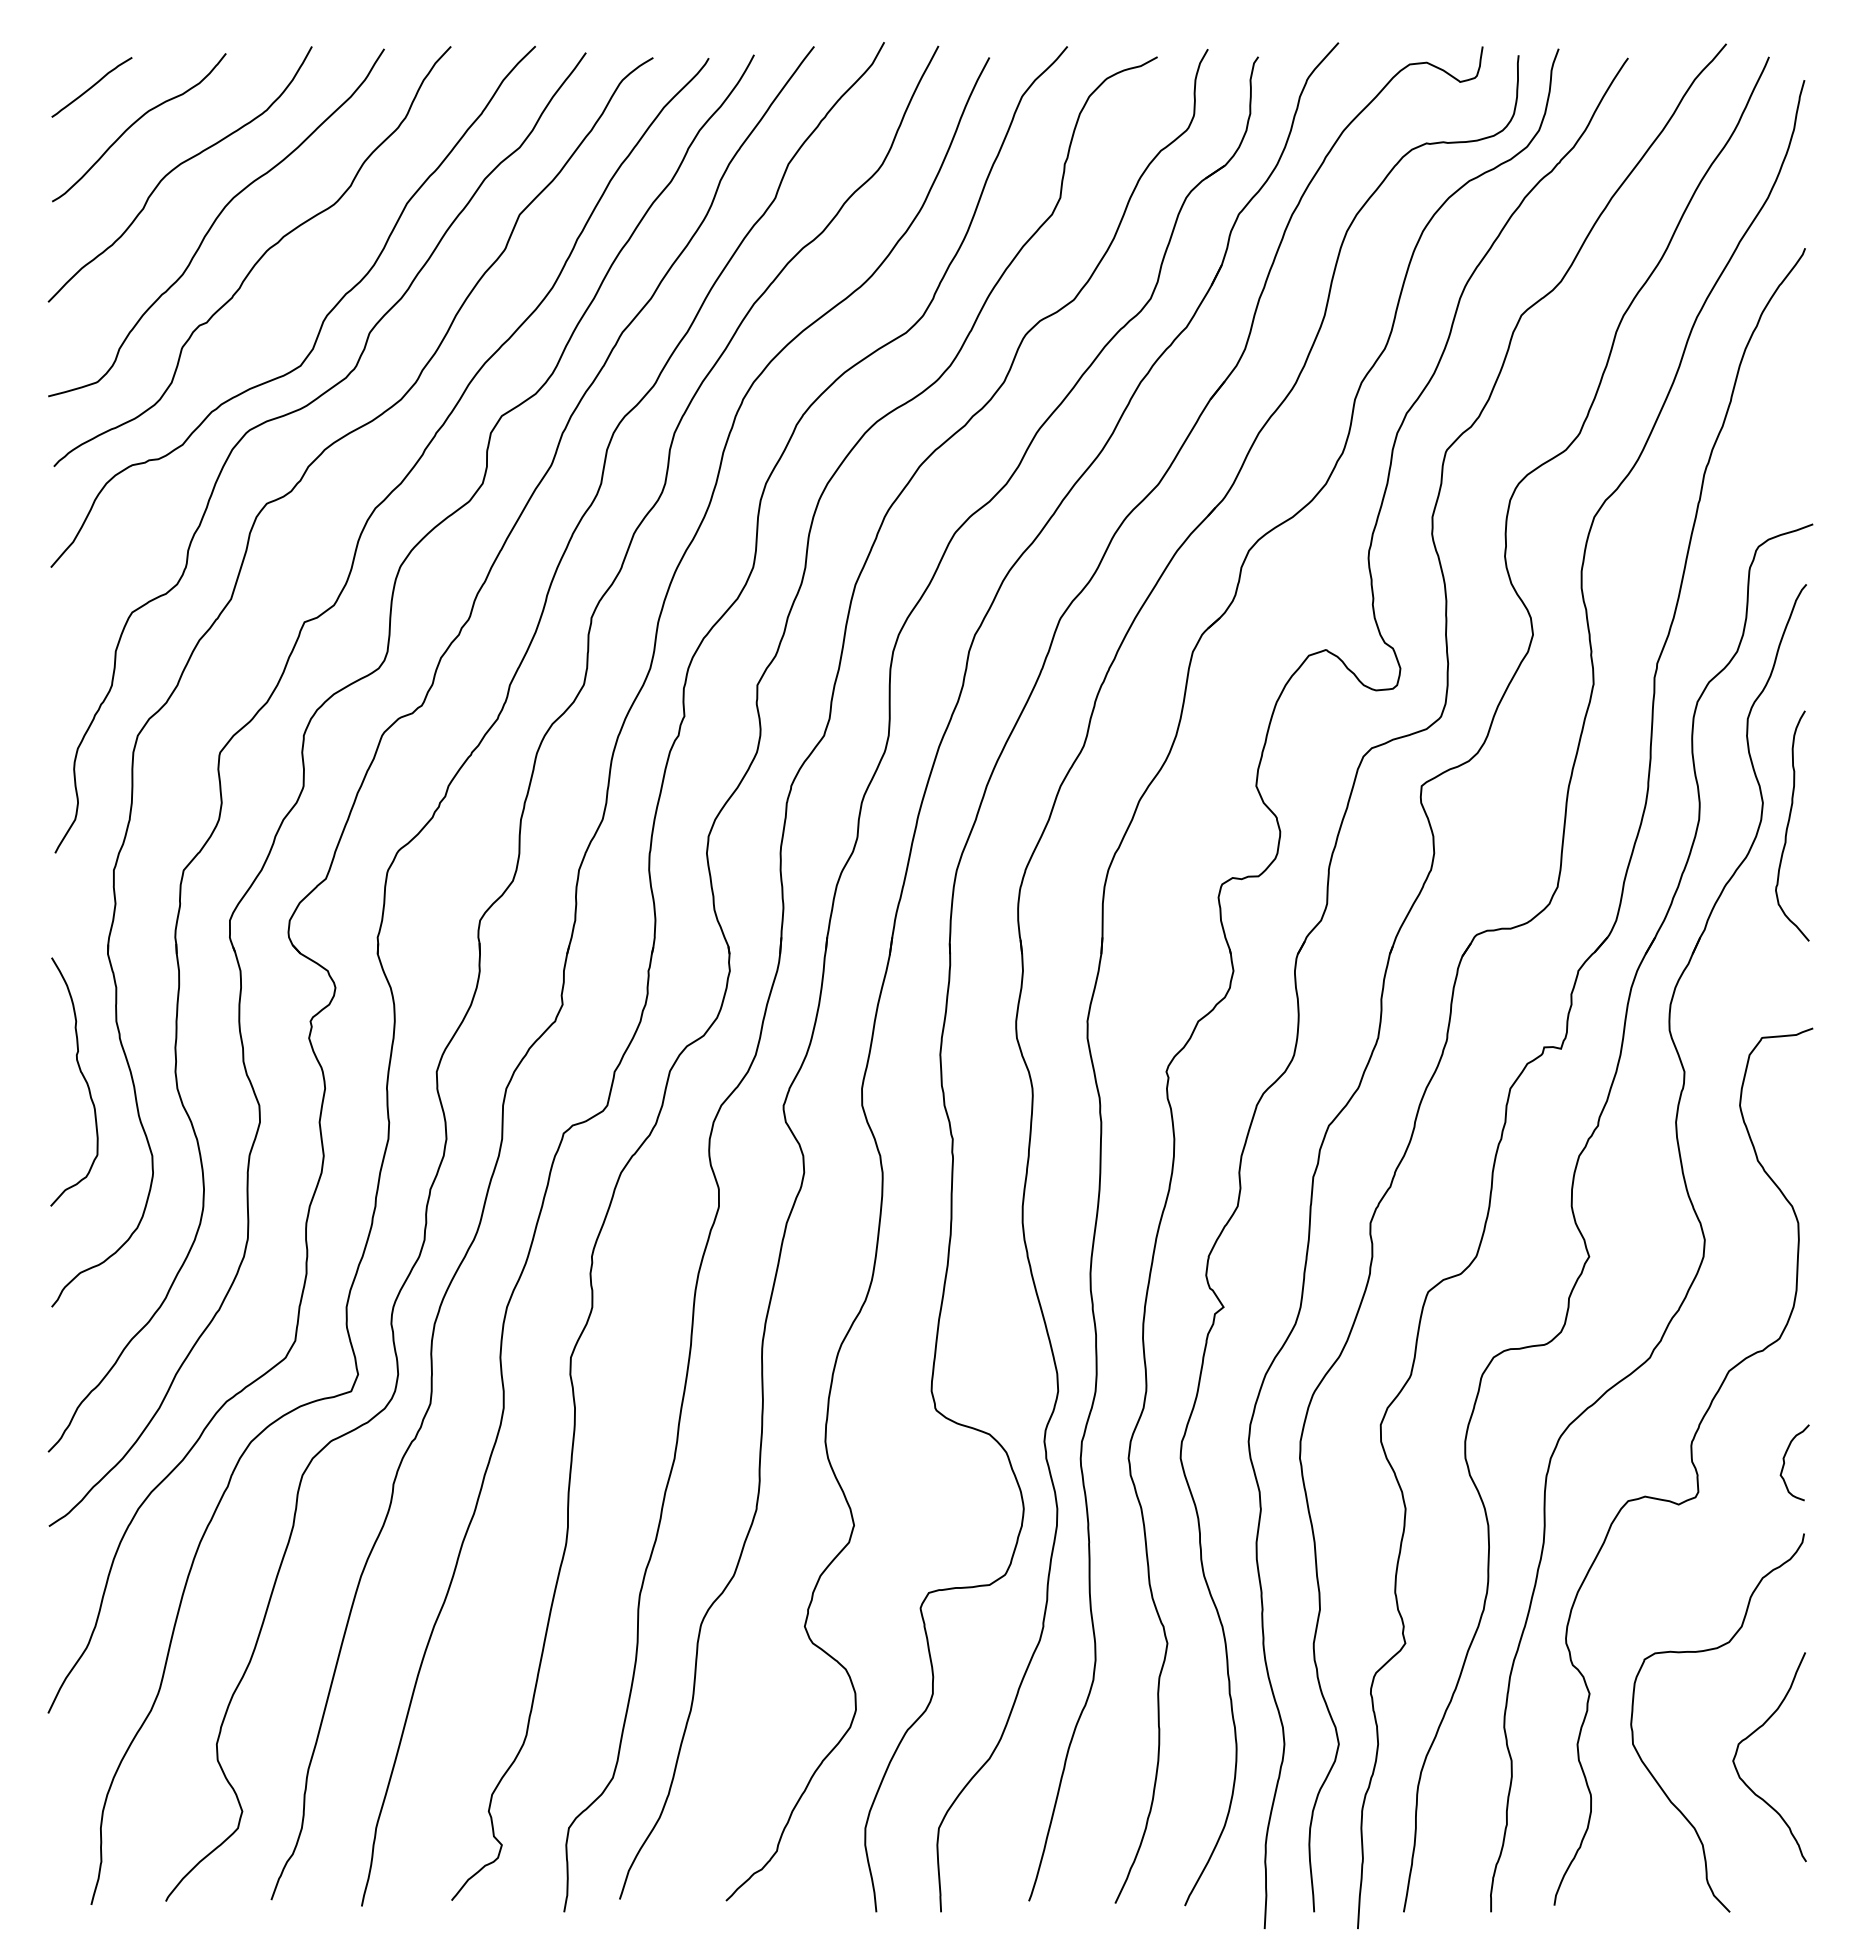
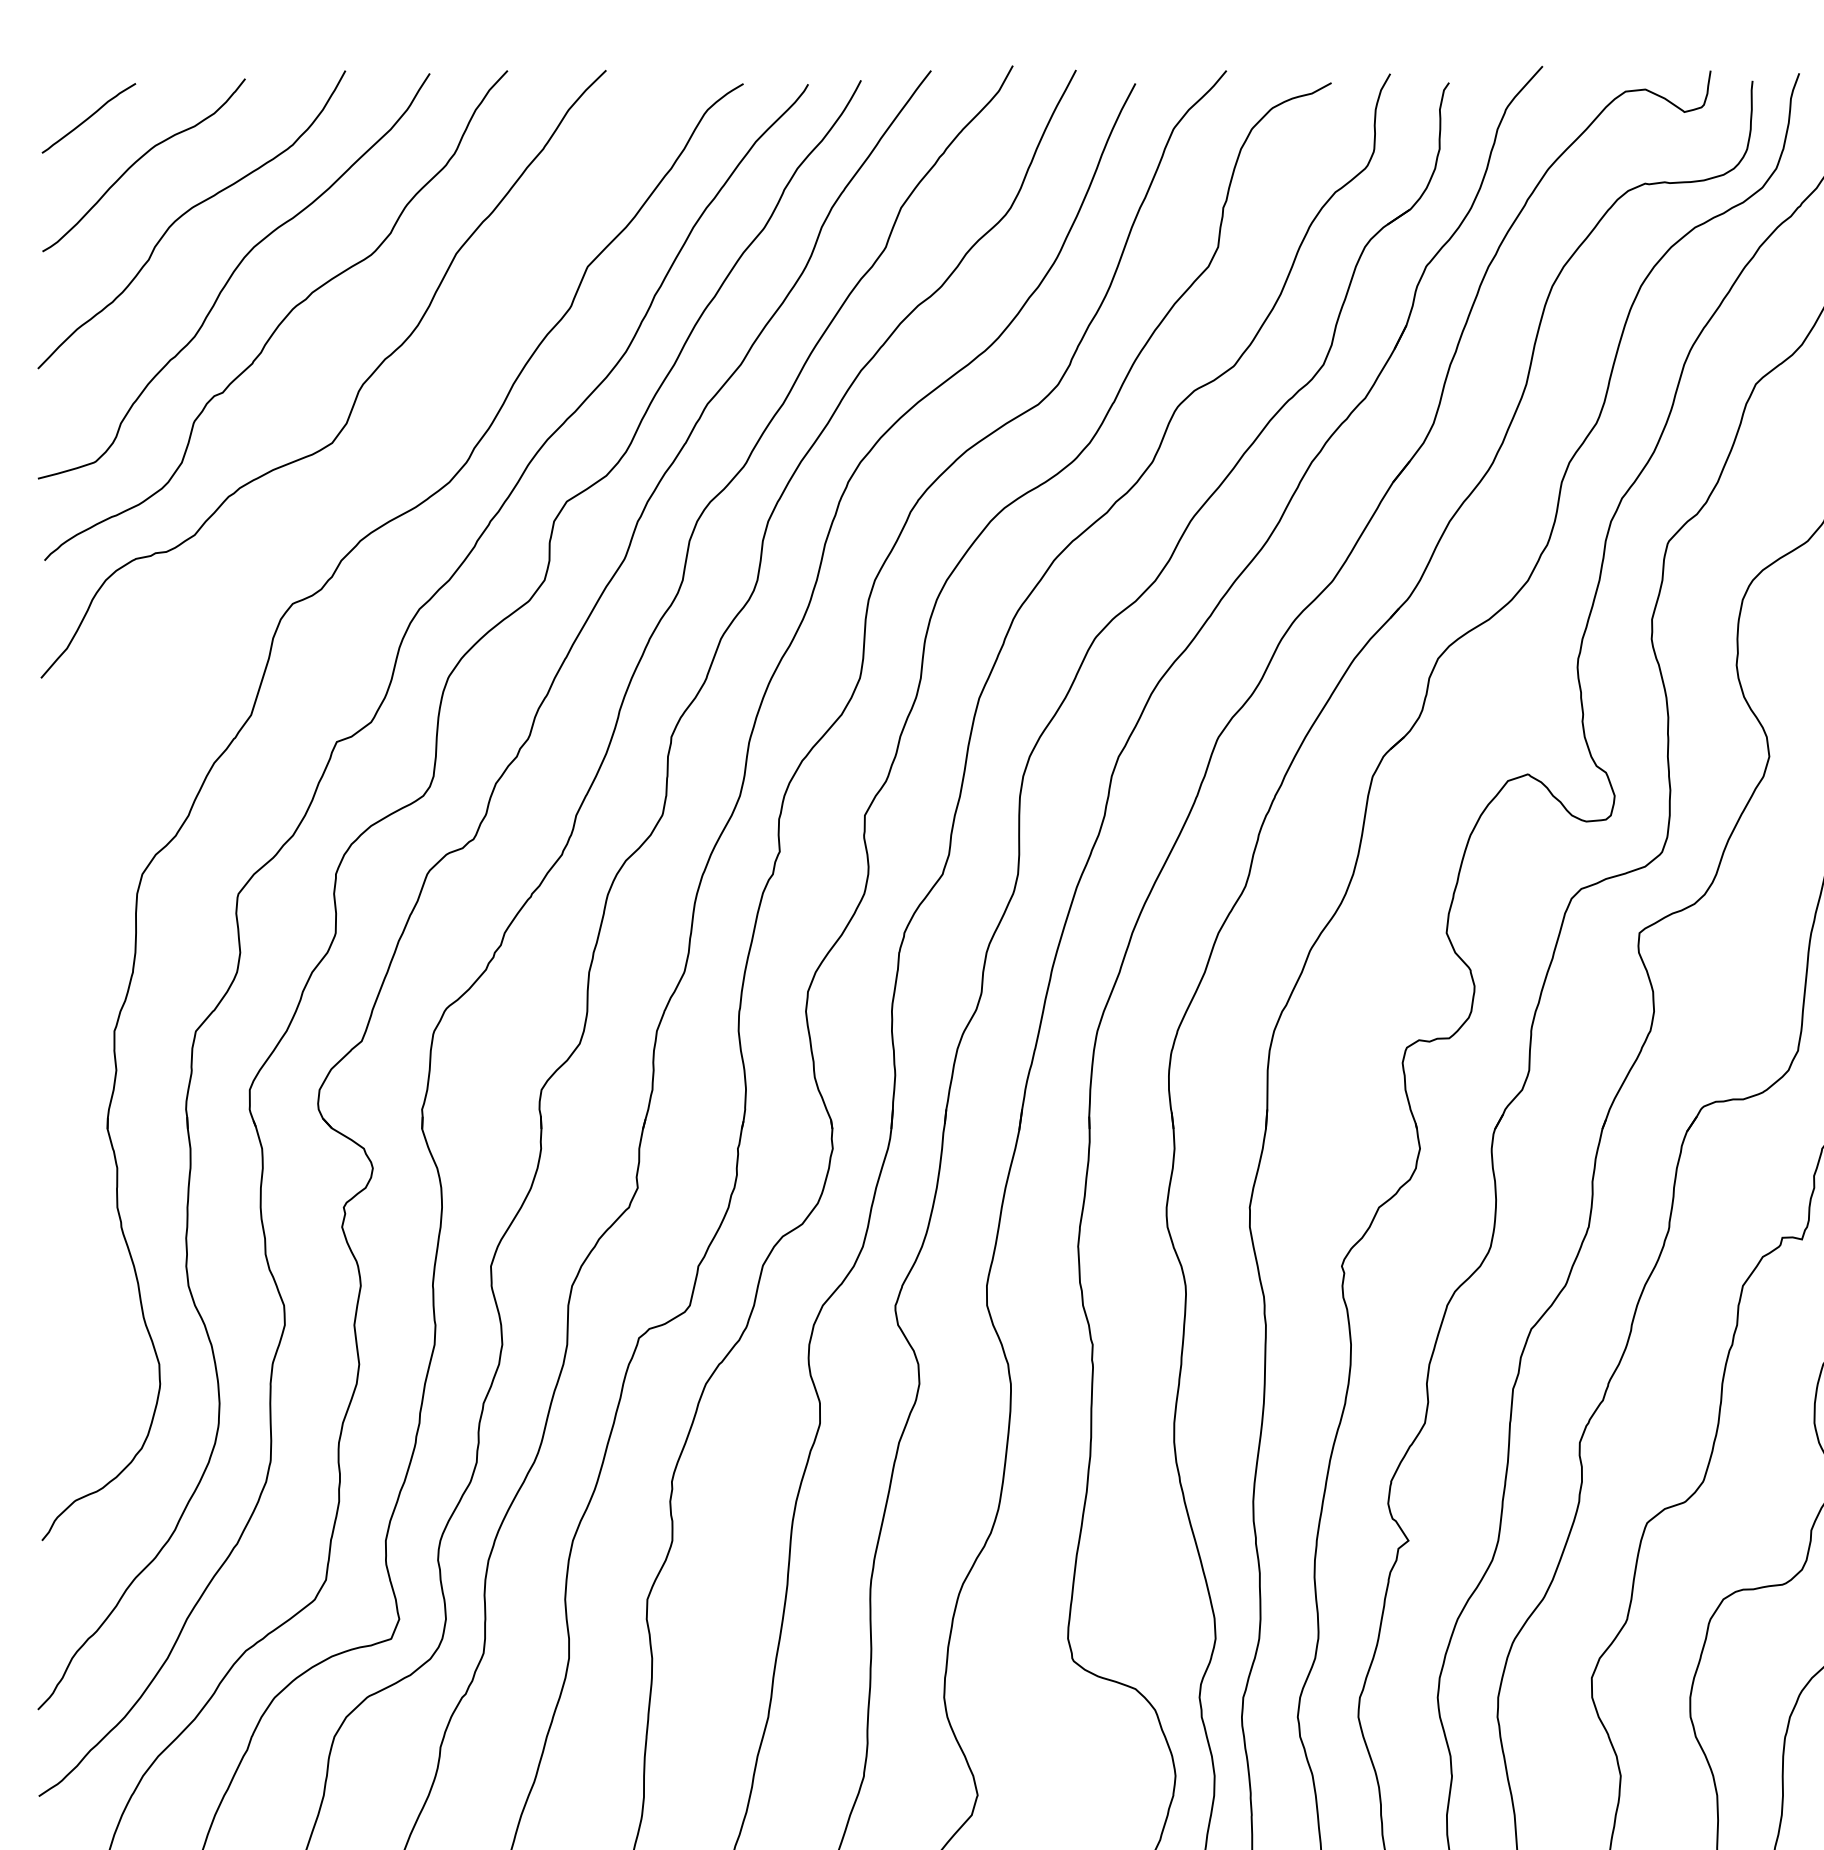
curve: (300, 410) -> (332, 495), removed
curve: (82, 1076) -> (77, 1271), removed

